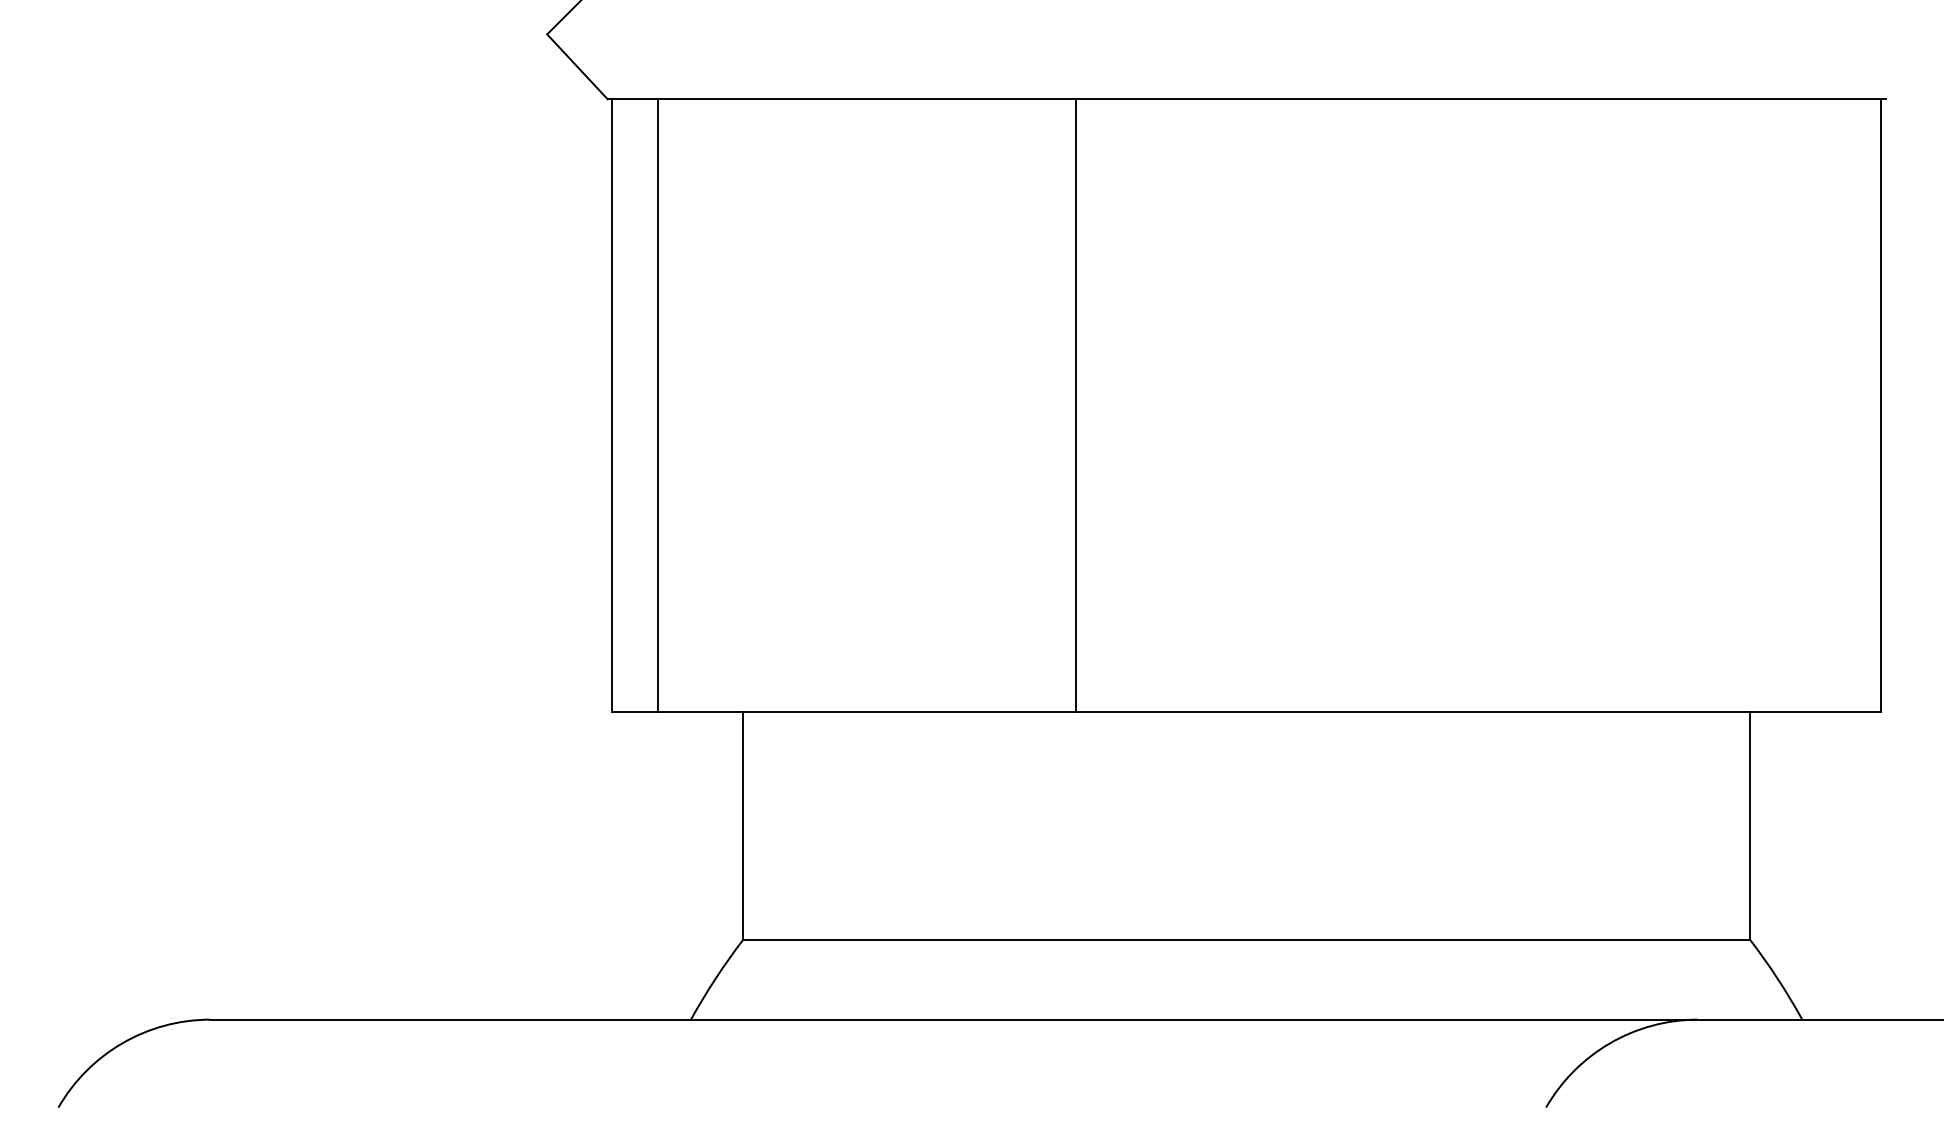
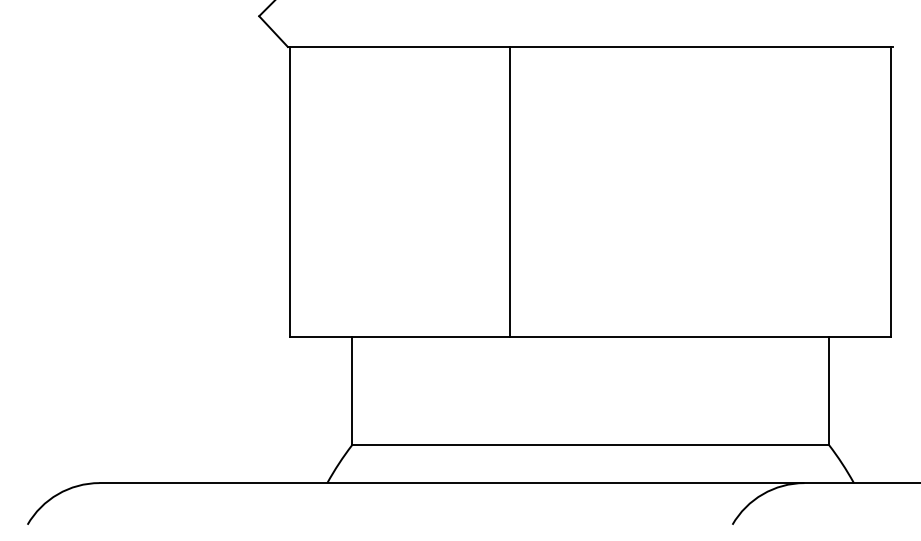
line: (657, 406) -> (311, 192), removed

